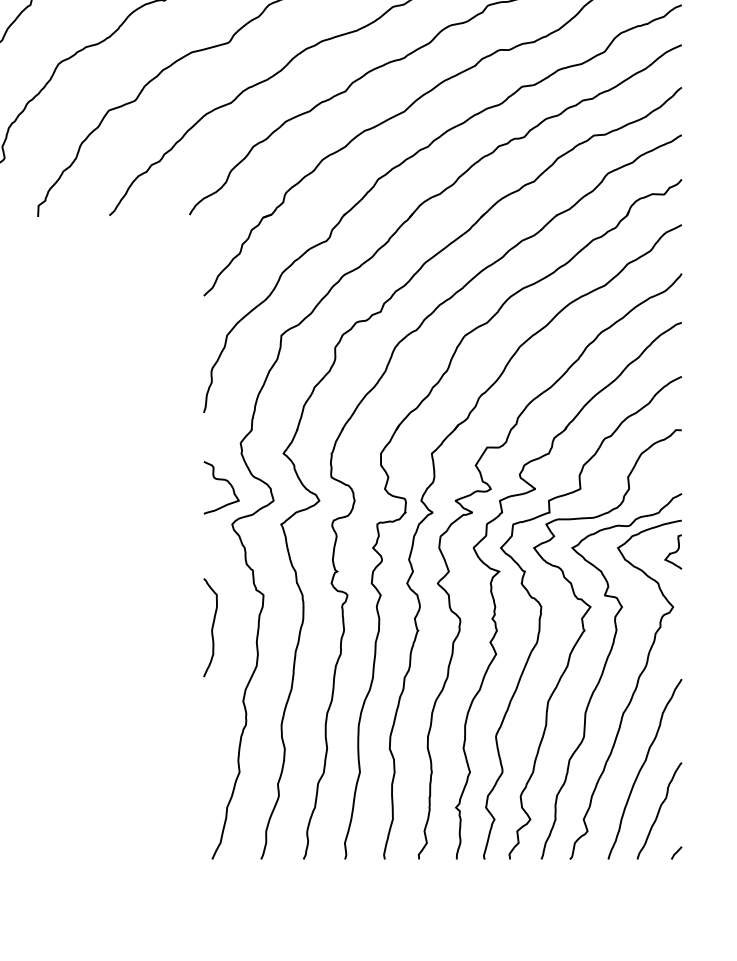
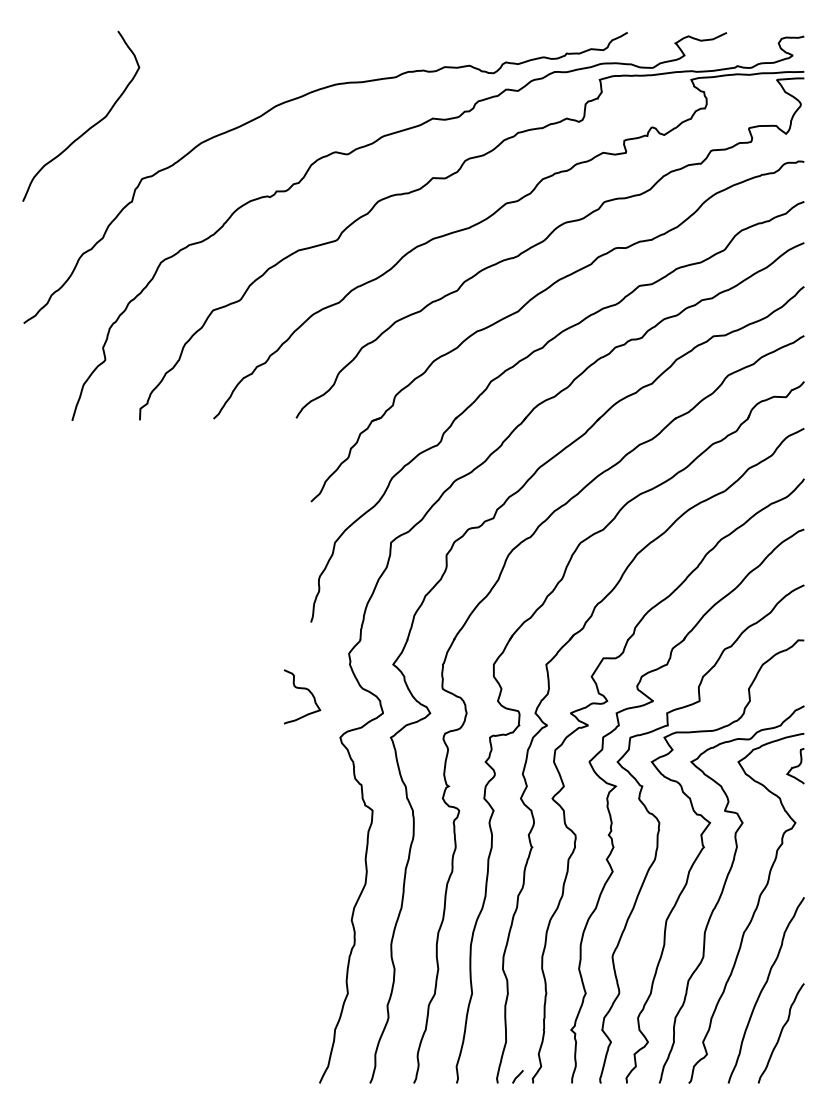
curve: (221, 480) -> (302, 689), moved
curve: (211, 628) -> (318, 845), removed
line: (676, 852) -> (517, 1076), moved

